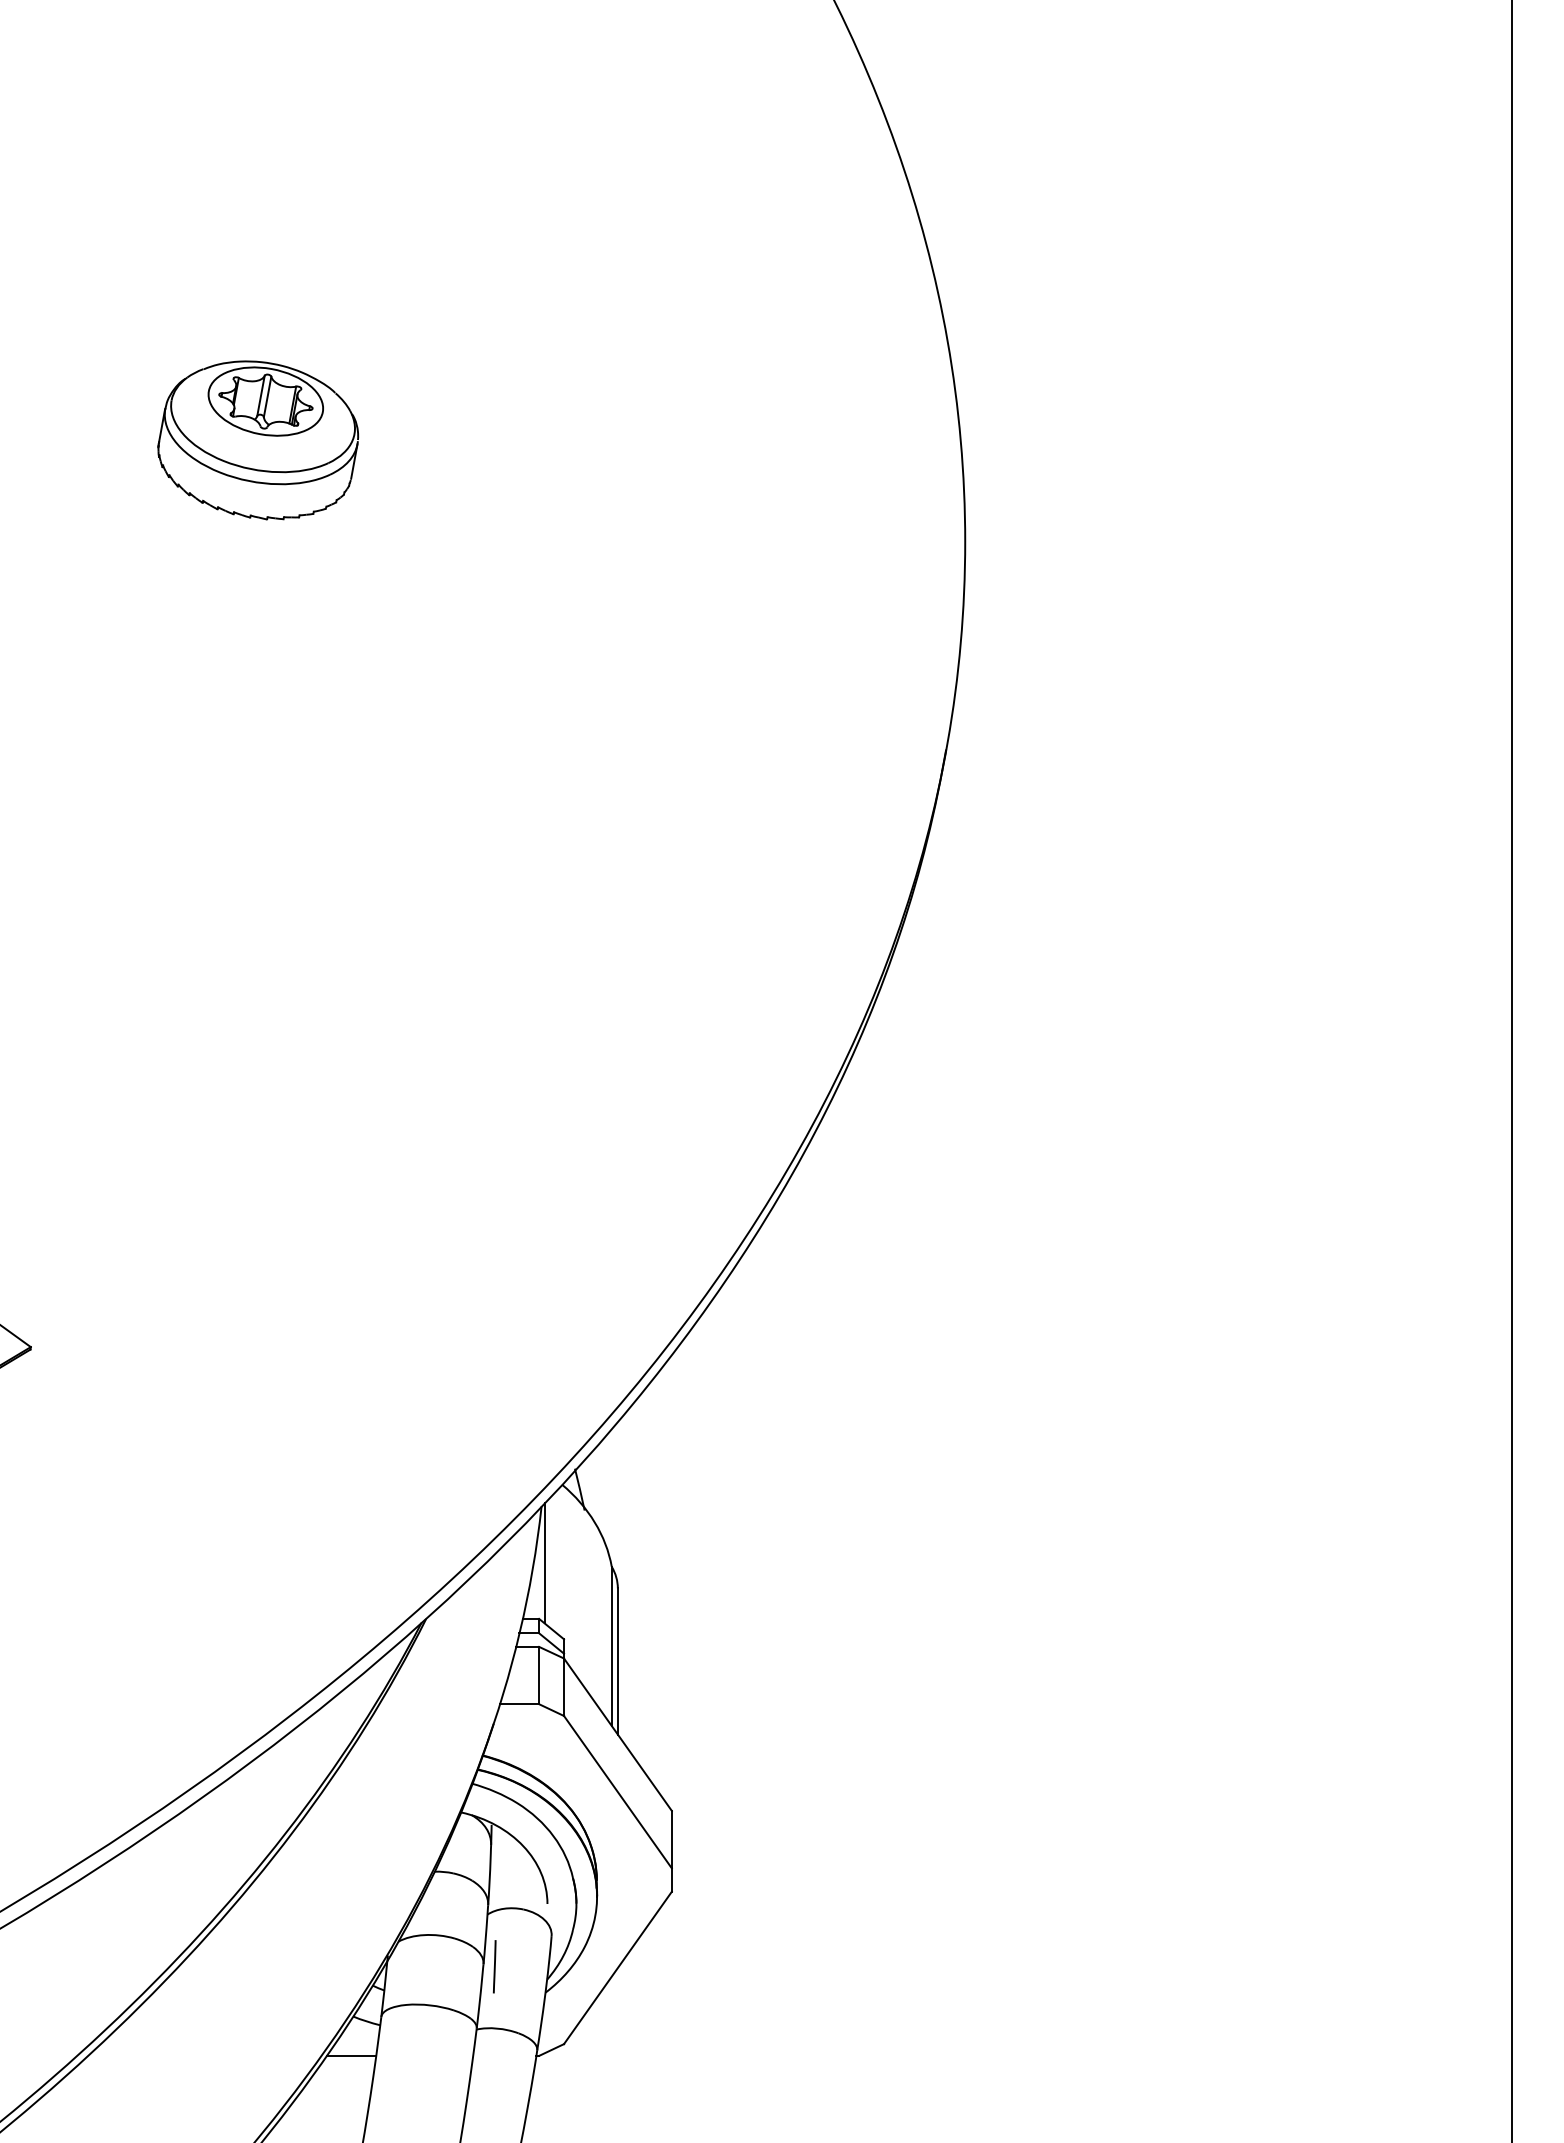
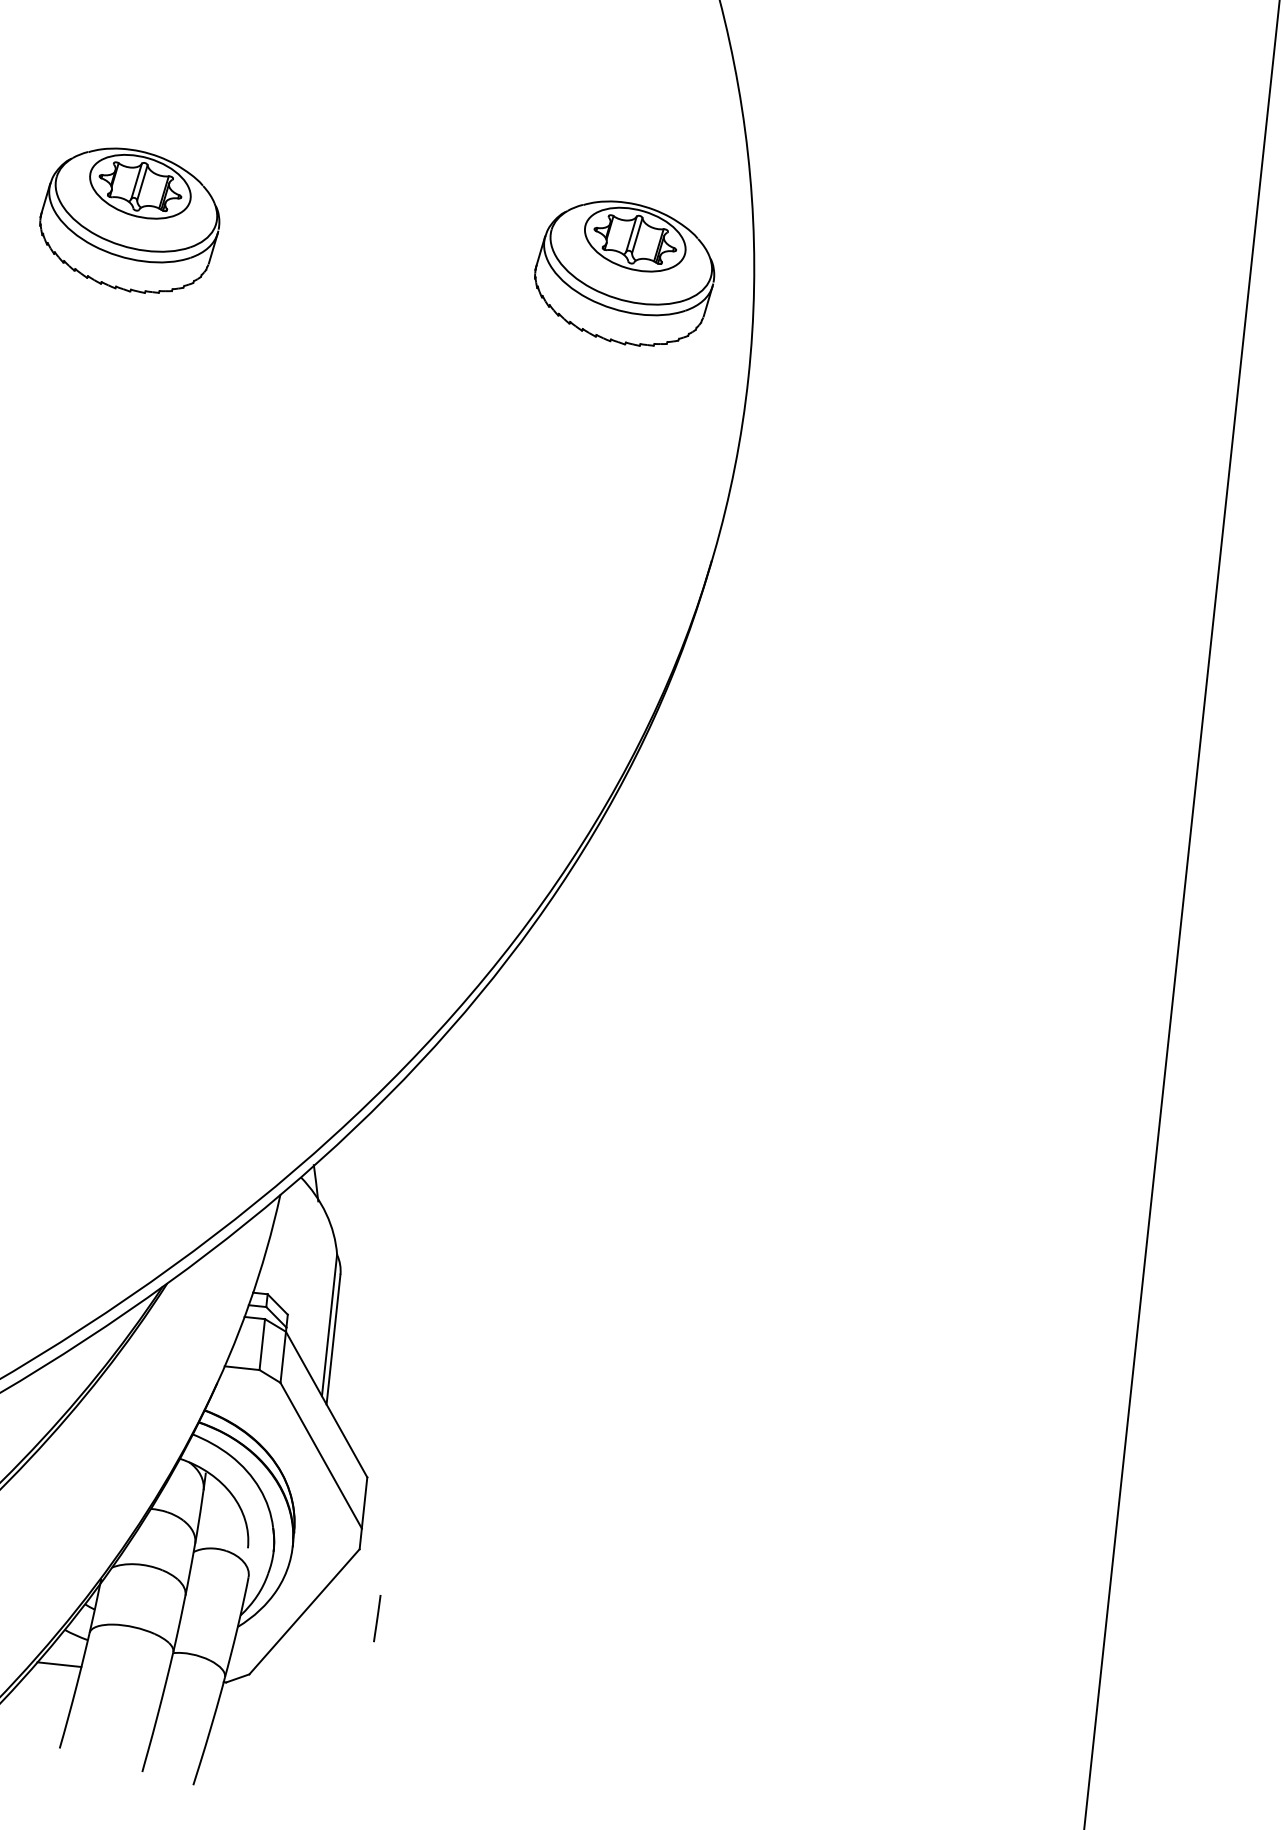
part: (815, 440) -> (625, 273), added
line: (544, 1563) -> (277, 1245), removed
line: (494, 1966) -> (377, 1618), moved

